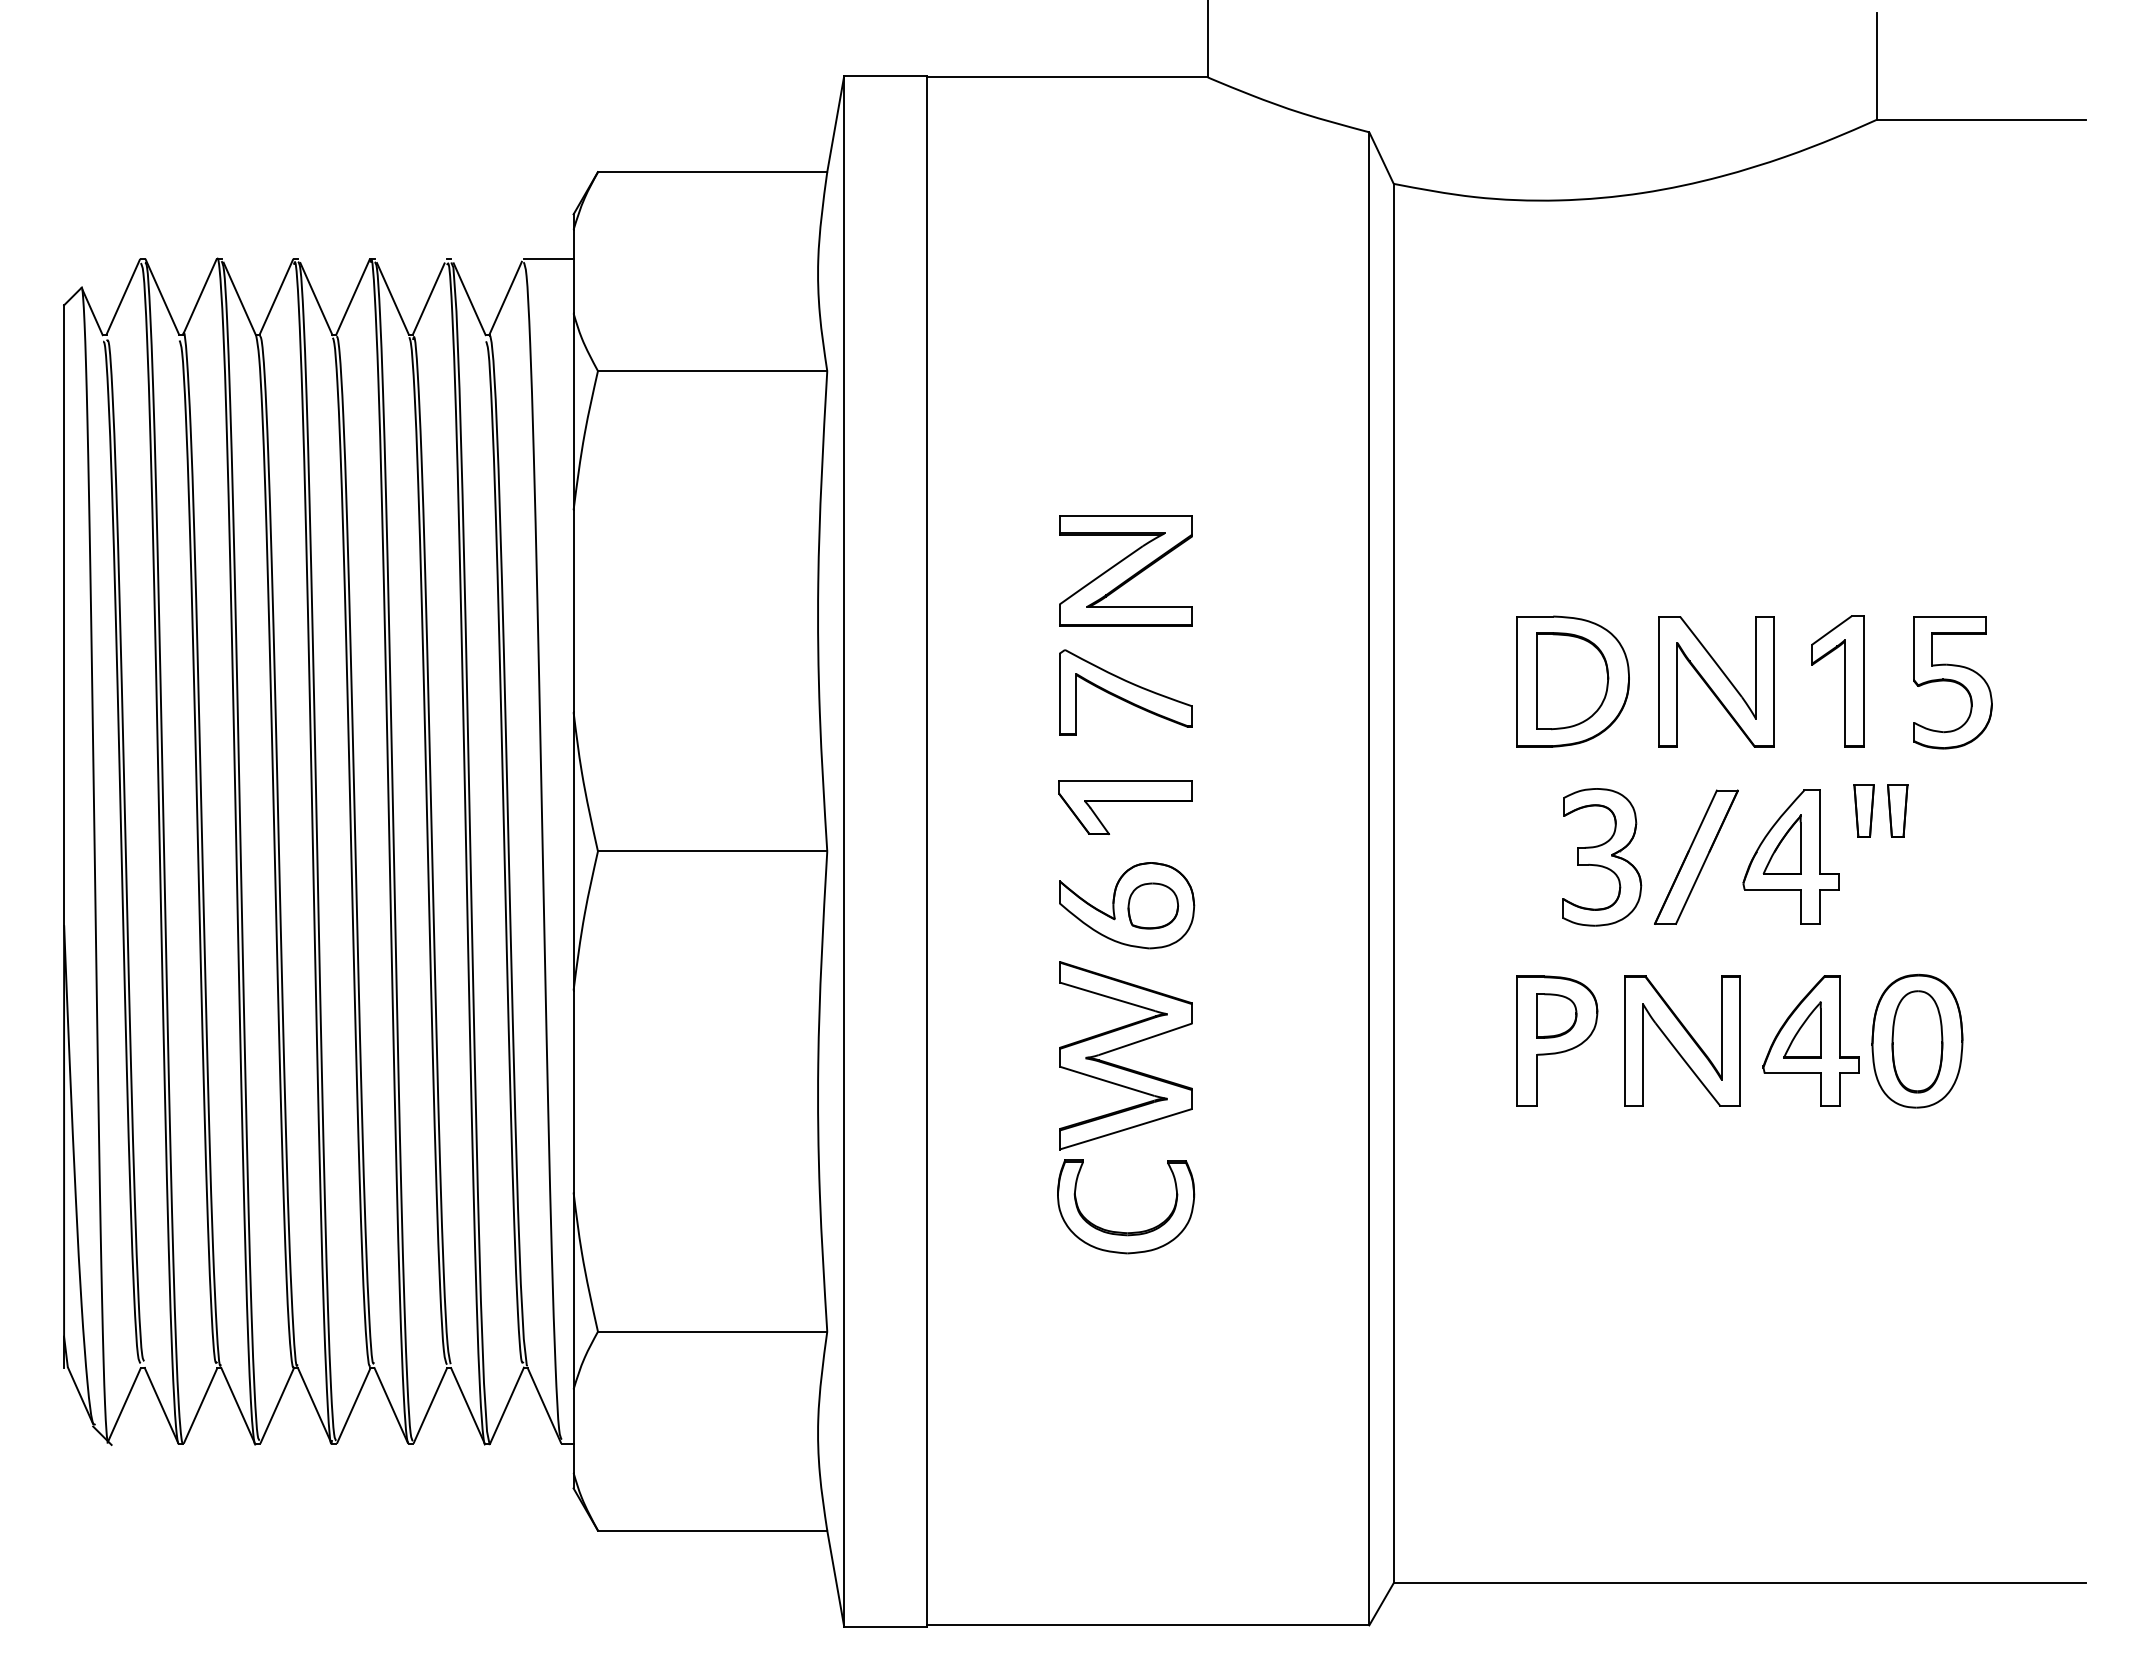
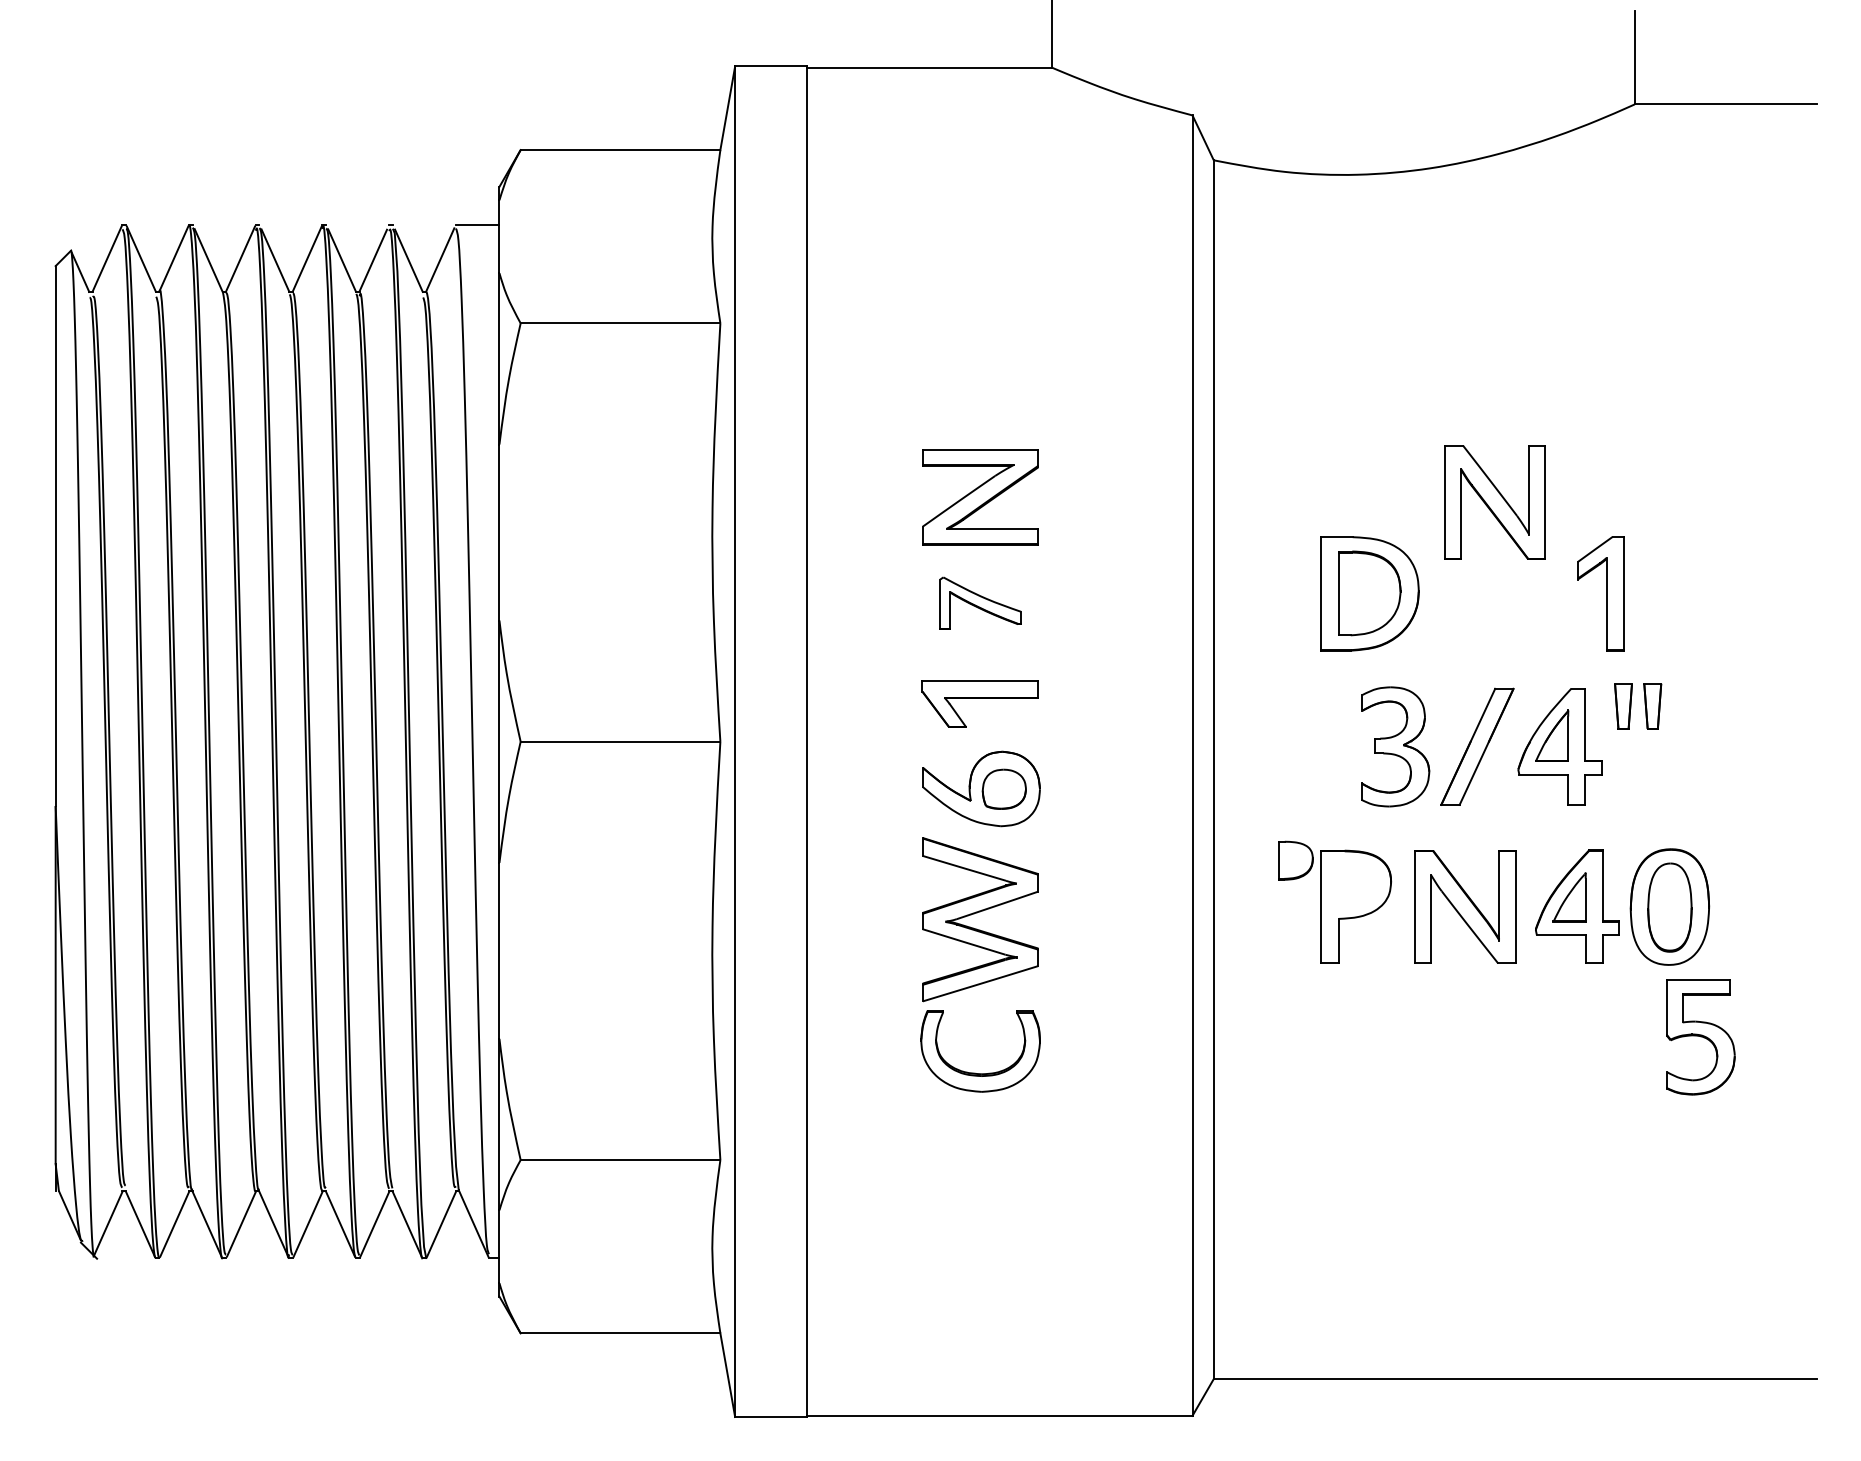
part: (1716, 681) -> (1494, 502), moved
part: (1952, 682) -> (1700, 1037), moved
part: (1125, 692) -> (980, 603), size x0.7
part: (1556, 1015) -> (1295, 860), moved

